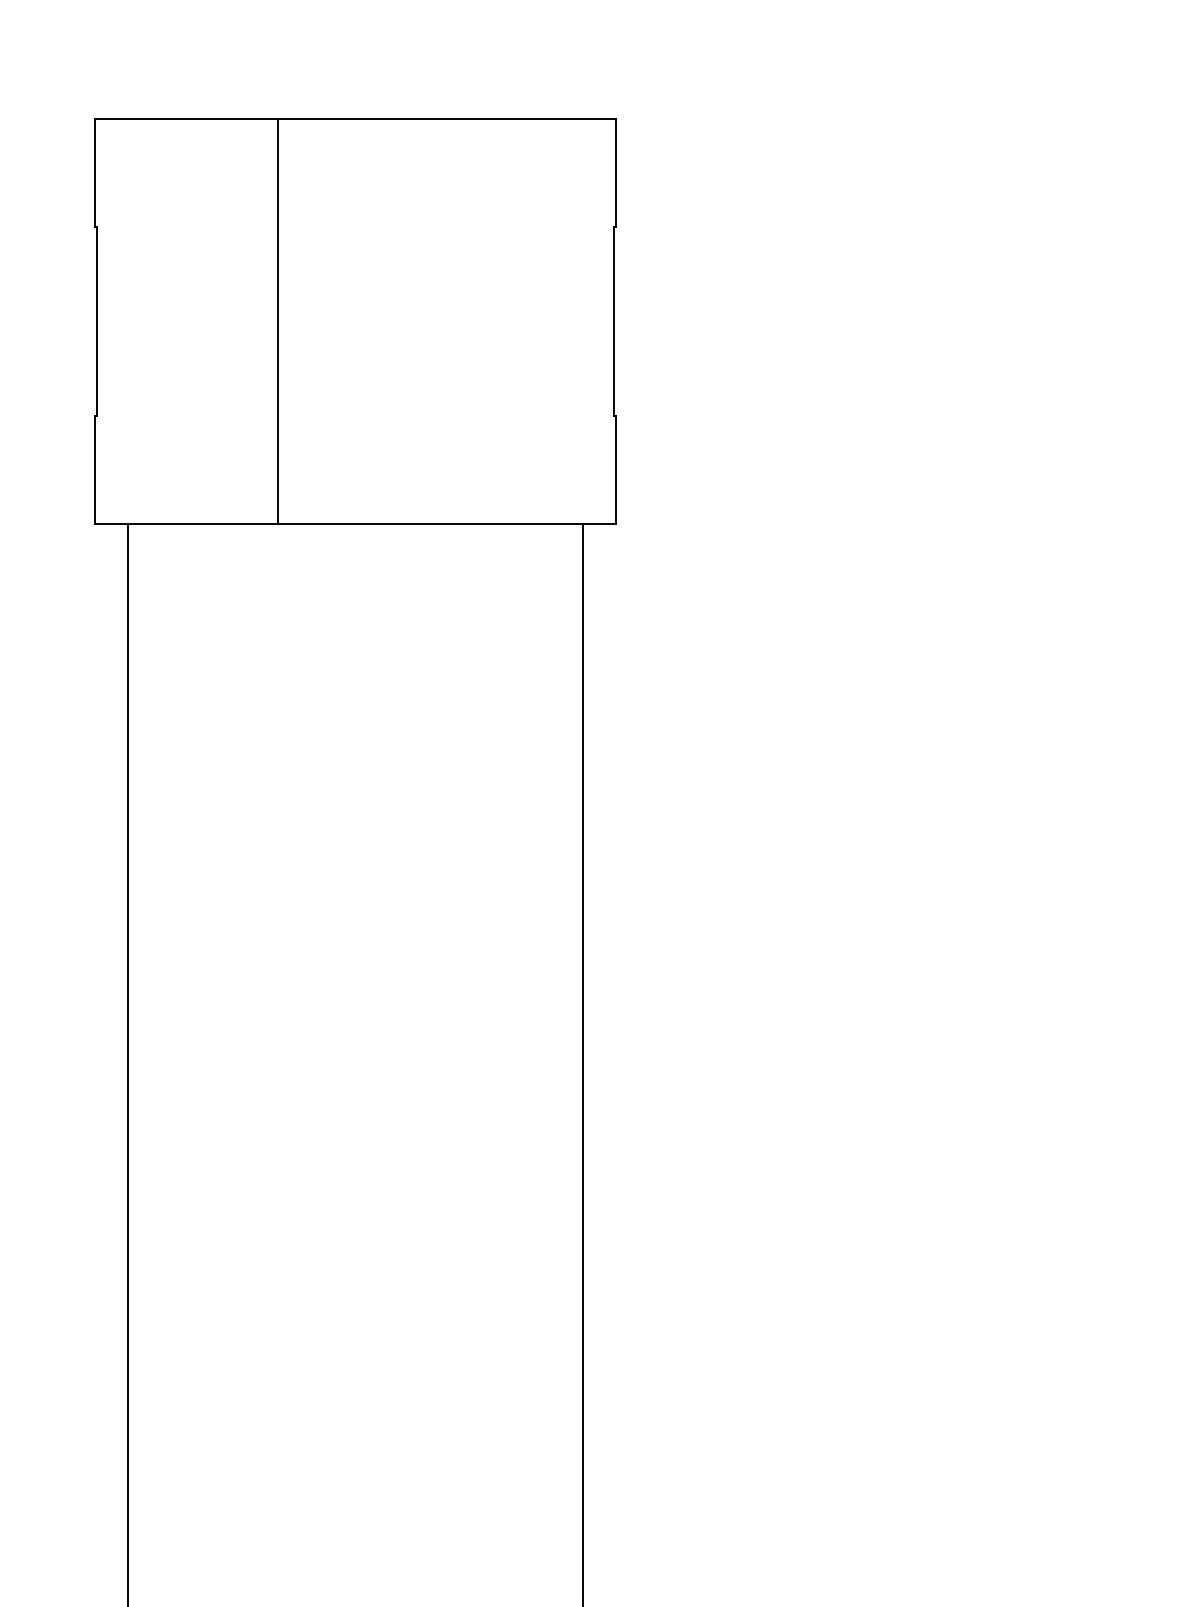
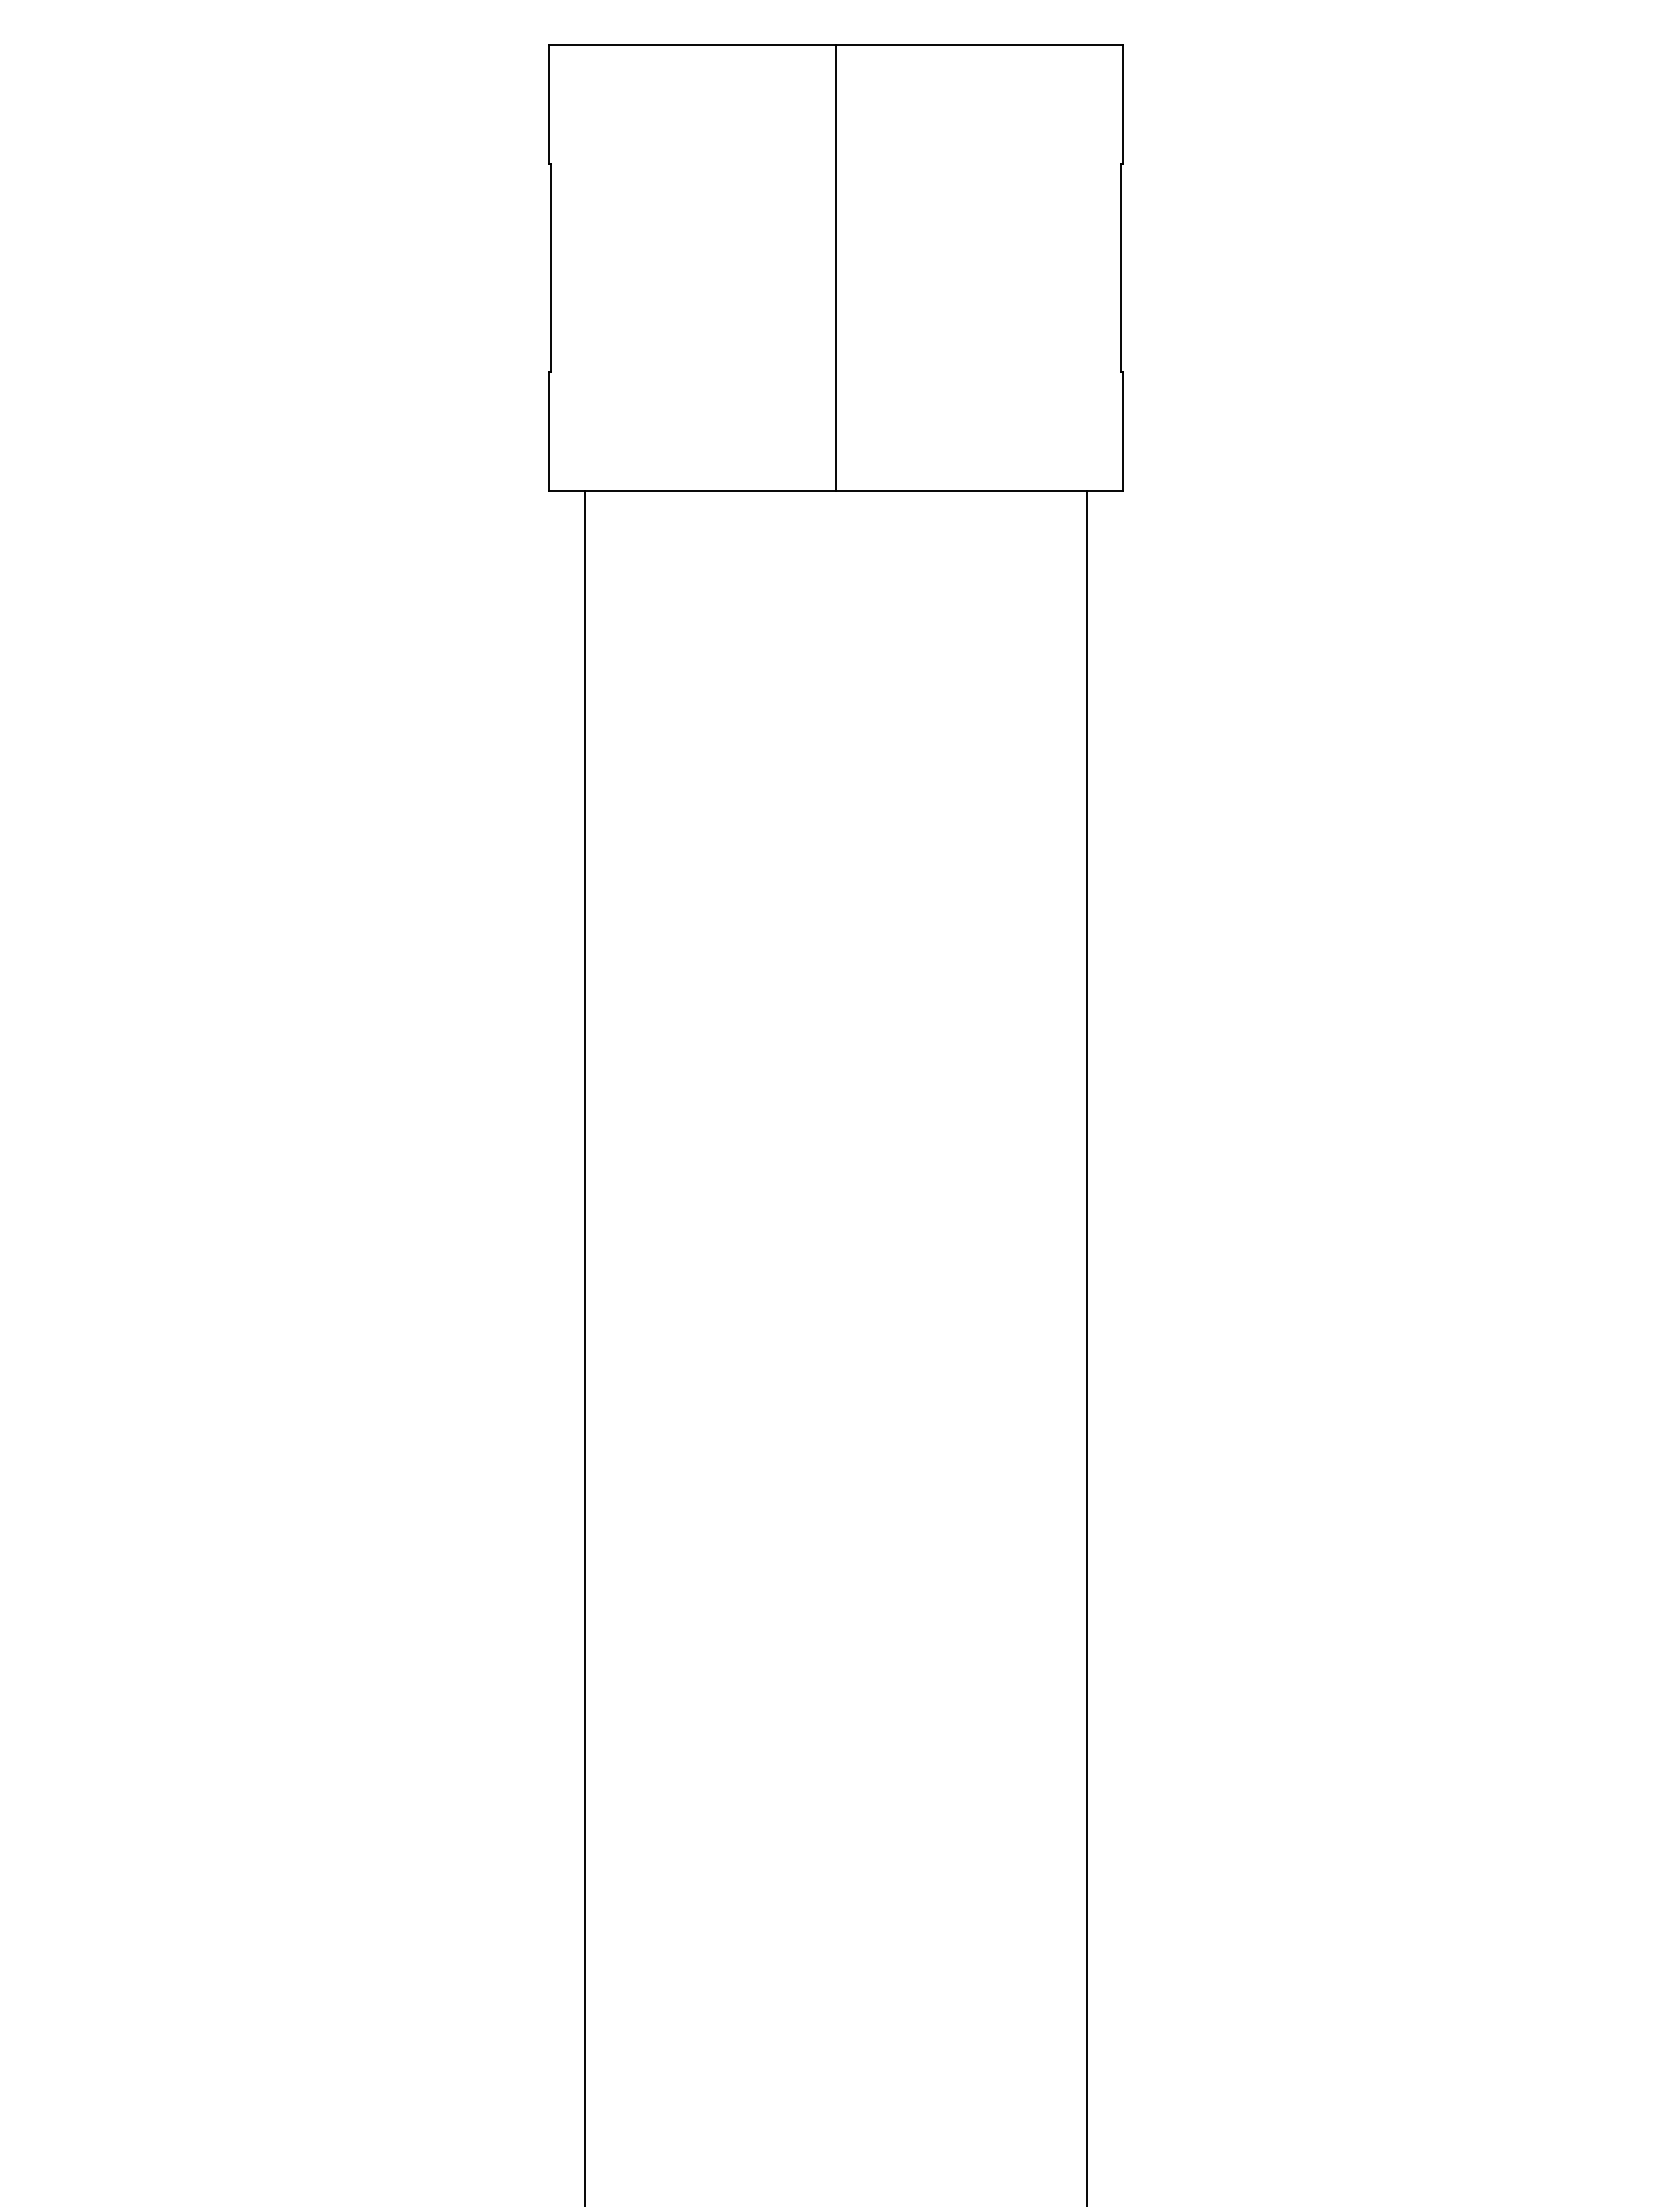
line: (278, 321) -> (836, 268), moved

